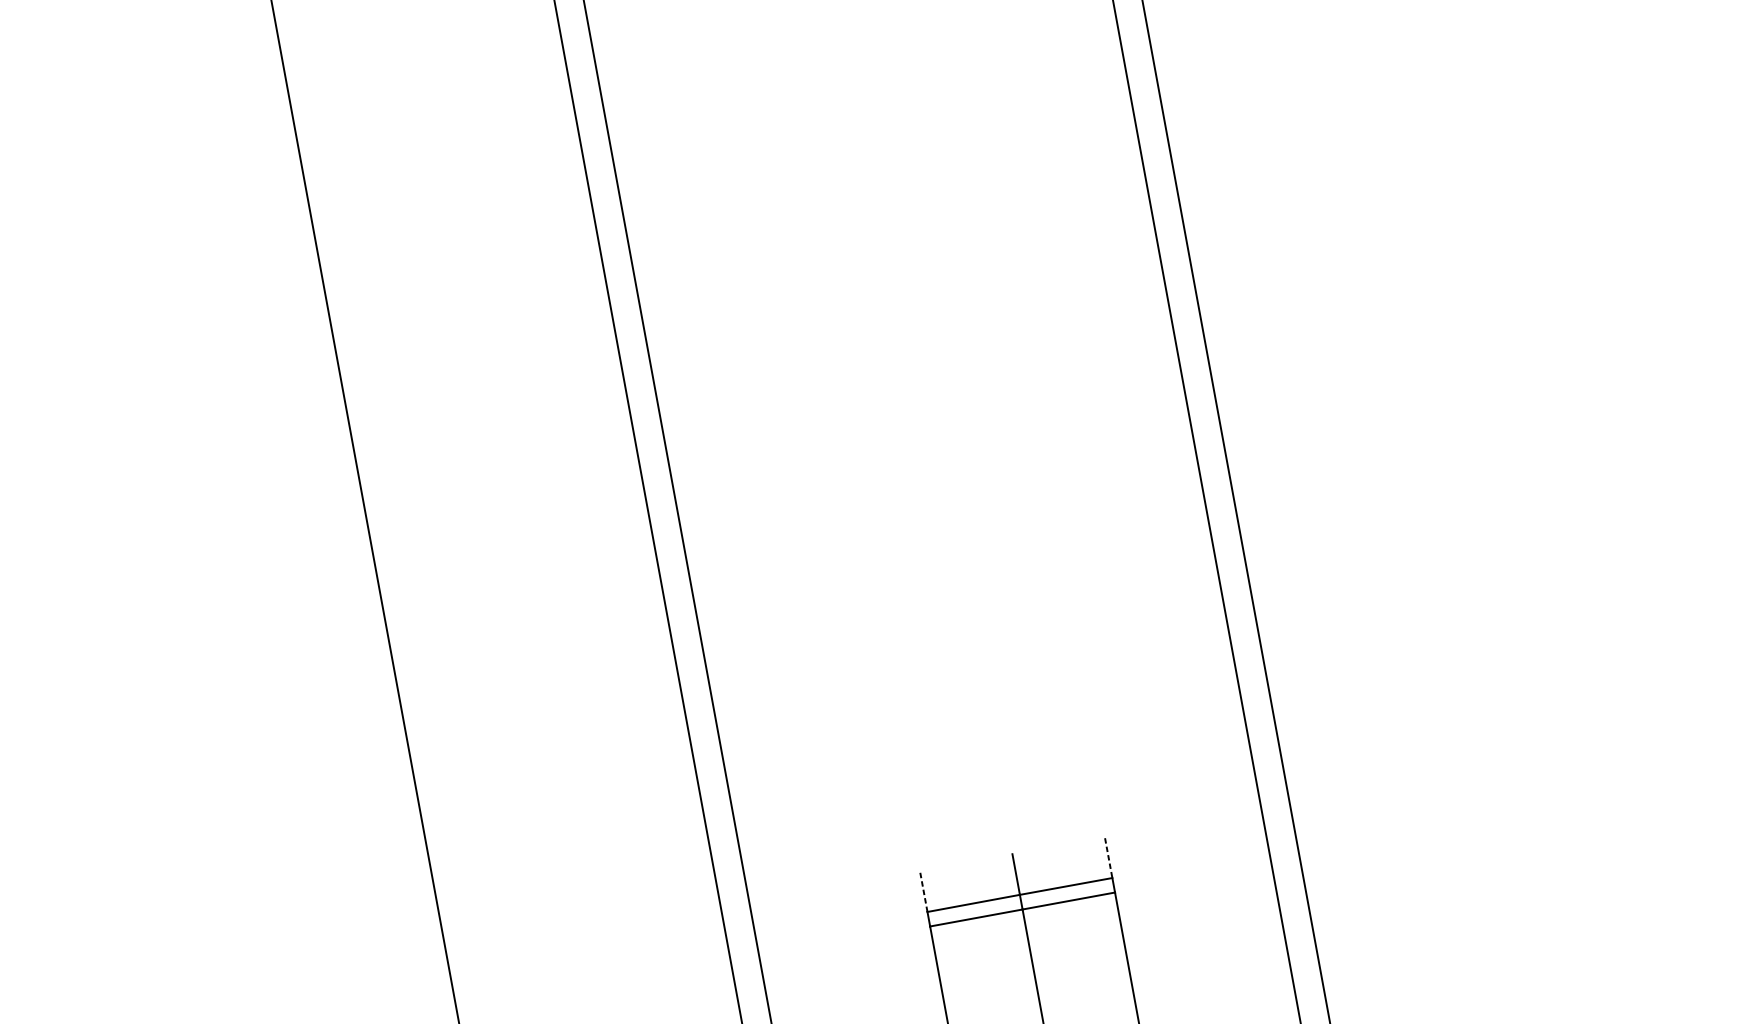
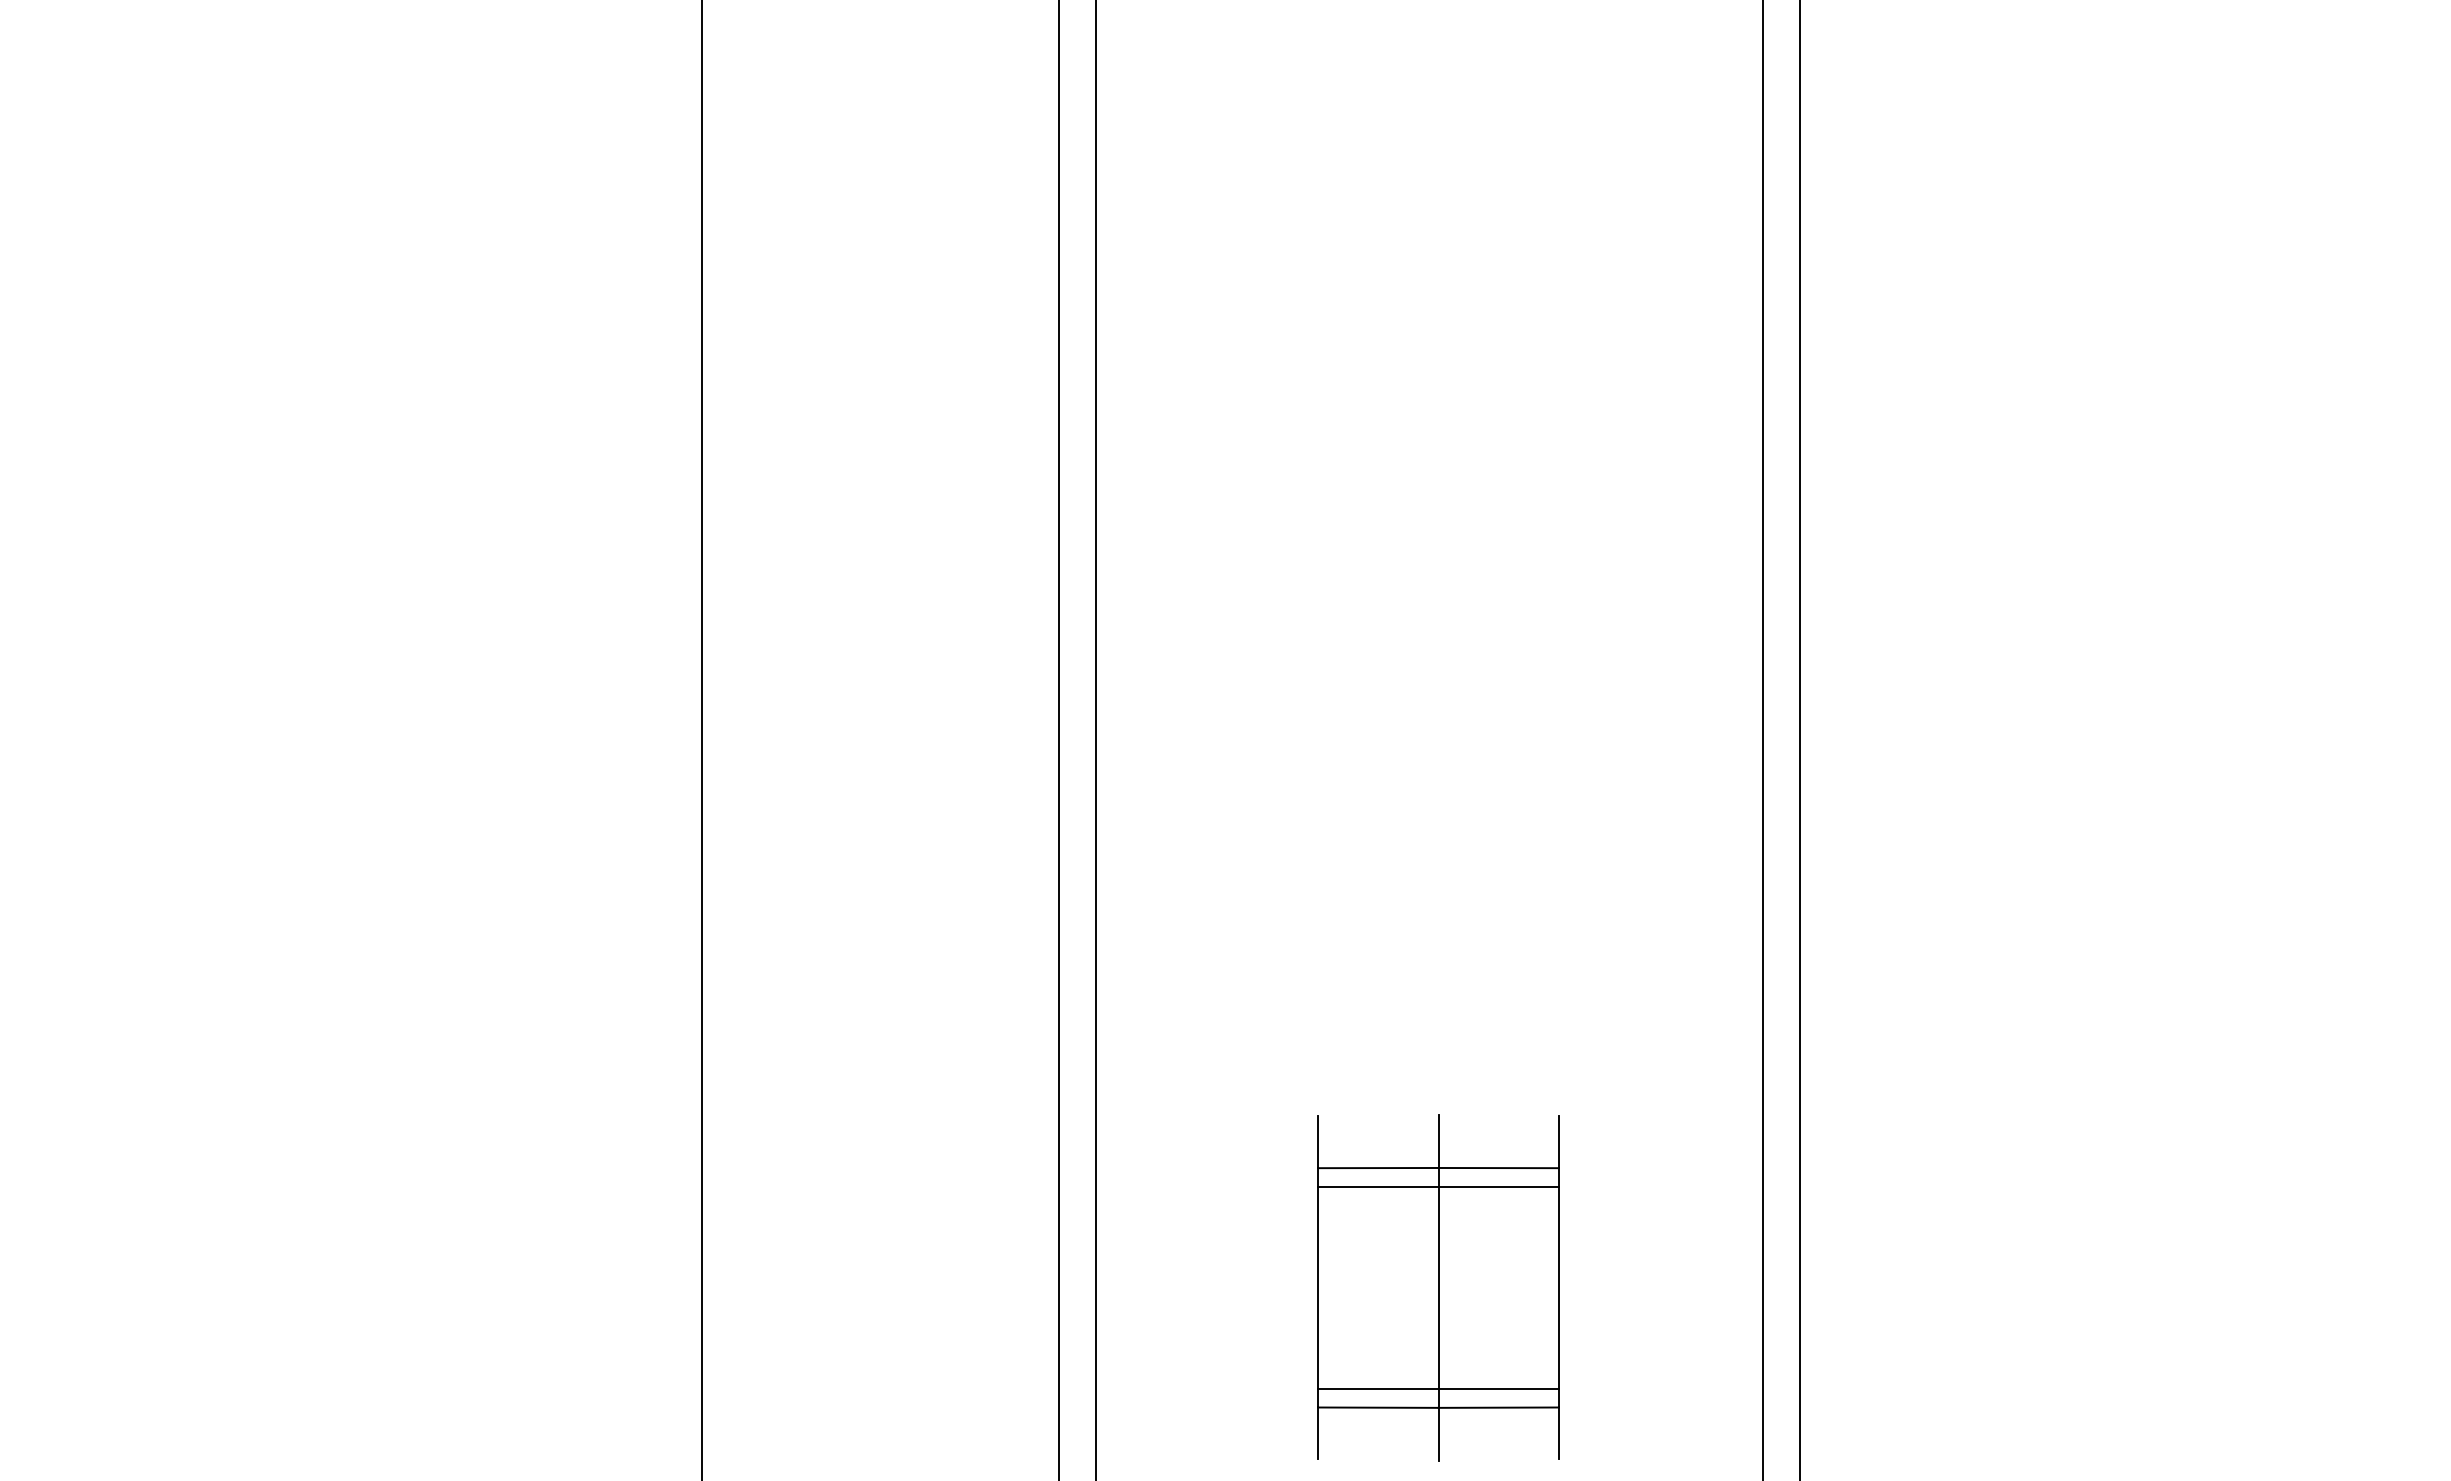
line: (1108, 858) -> (1558, 1142), dashed -> solid
line: (924, 892) -> (1318, 1142), dashed -> solid

